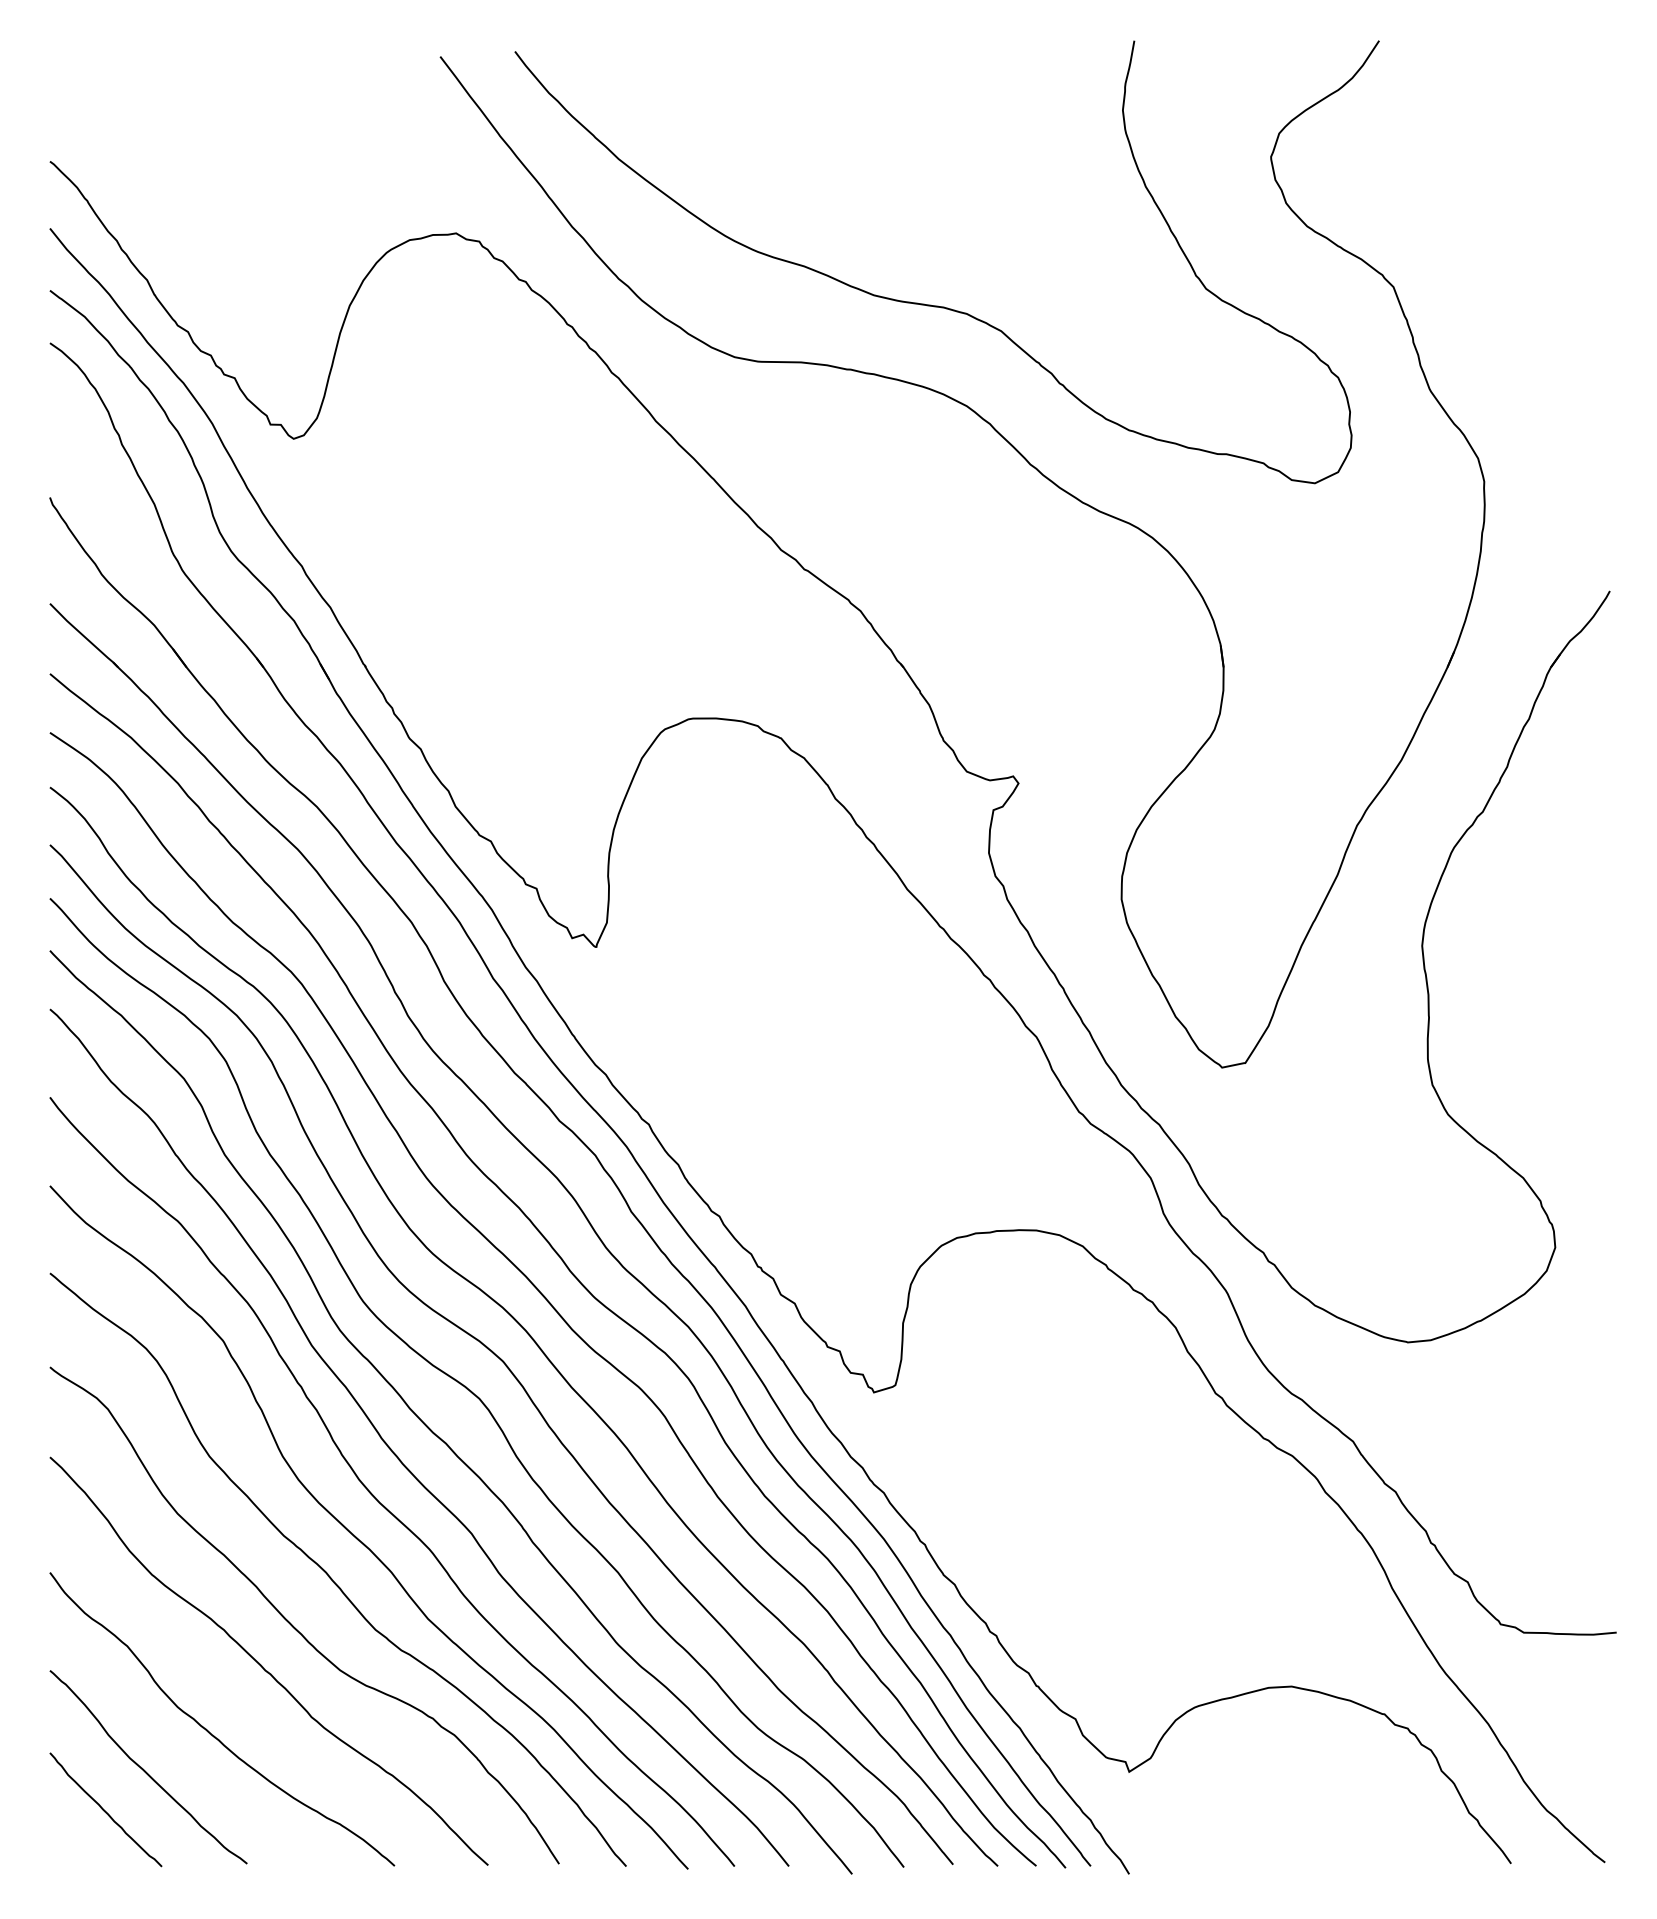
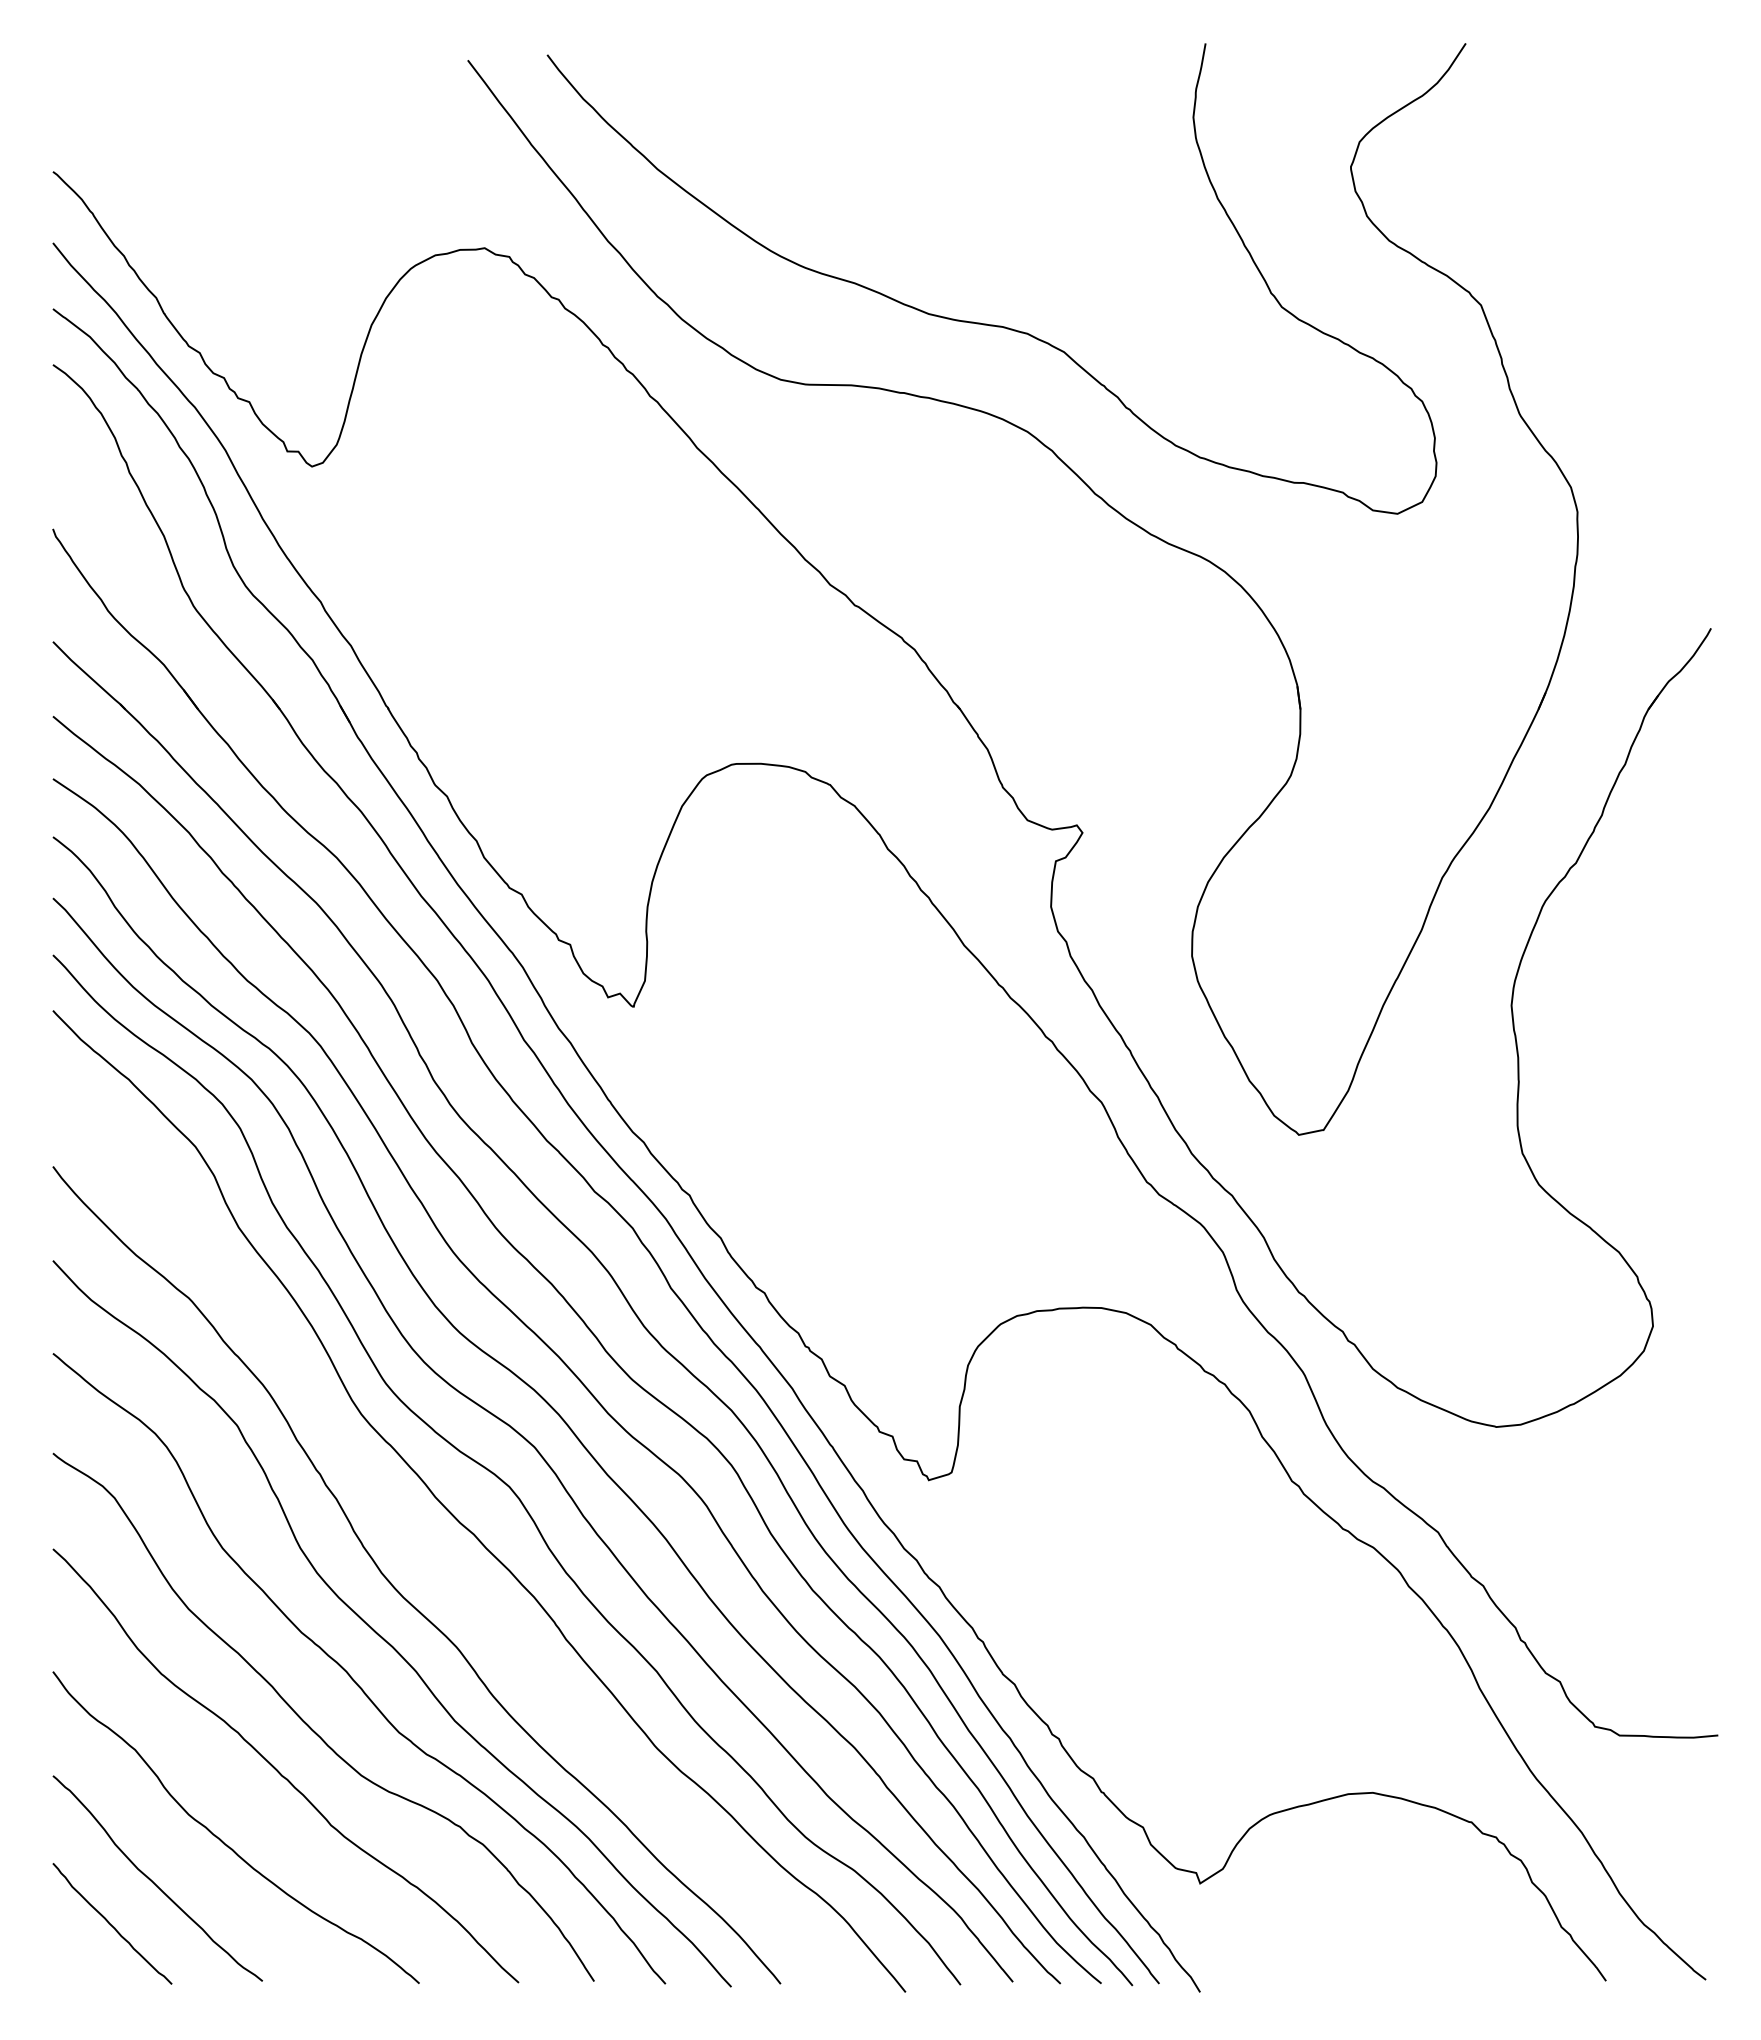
curve: (398, 1456) -> (423, 1548), removed

